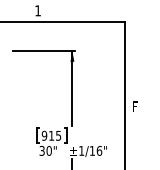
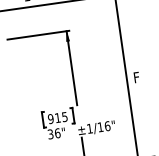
text: (48, 150) -> (56, 133), 30" -> 36"

